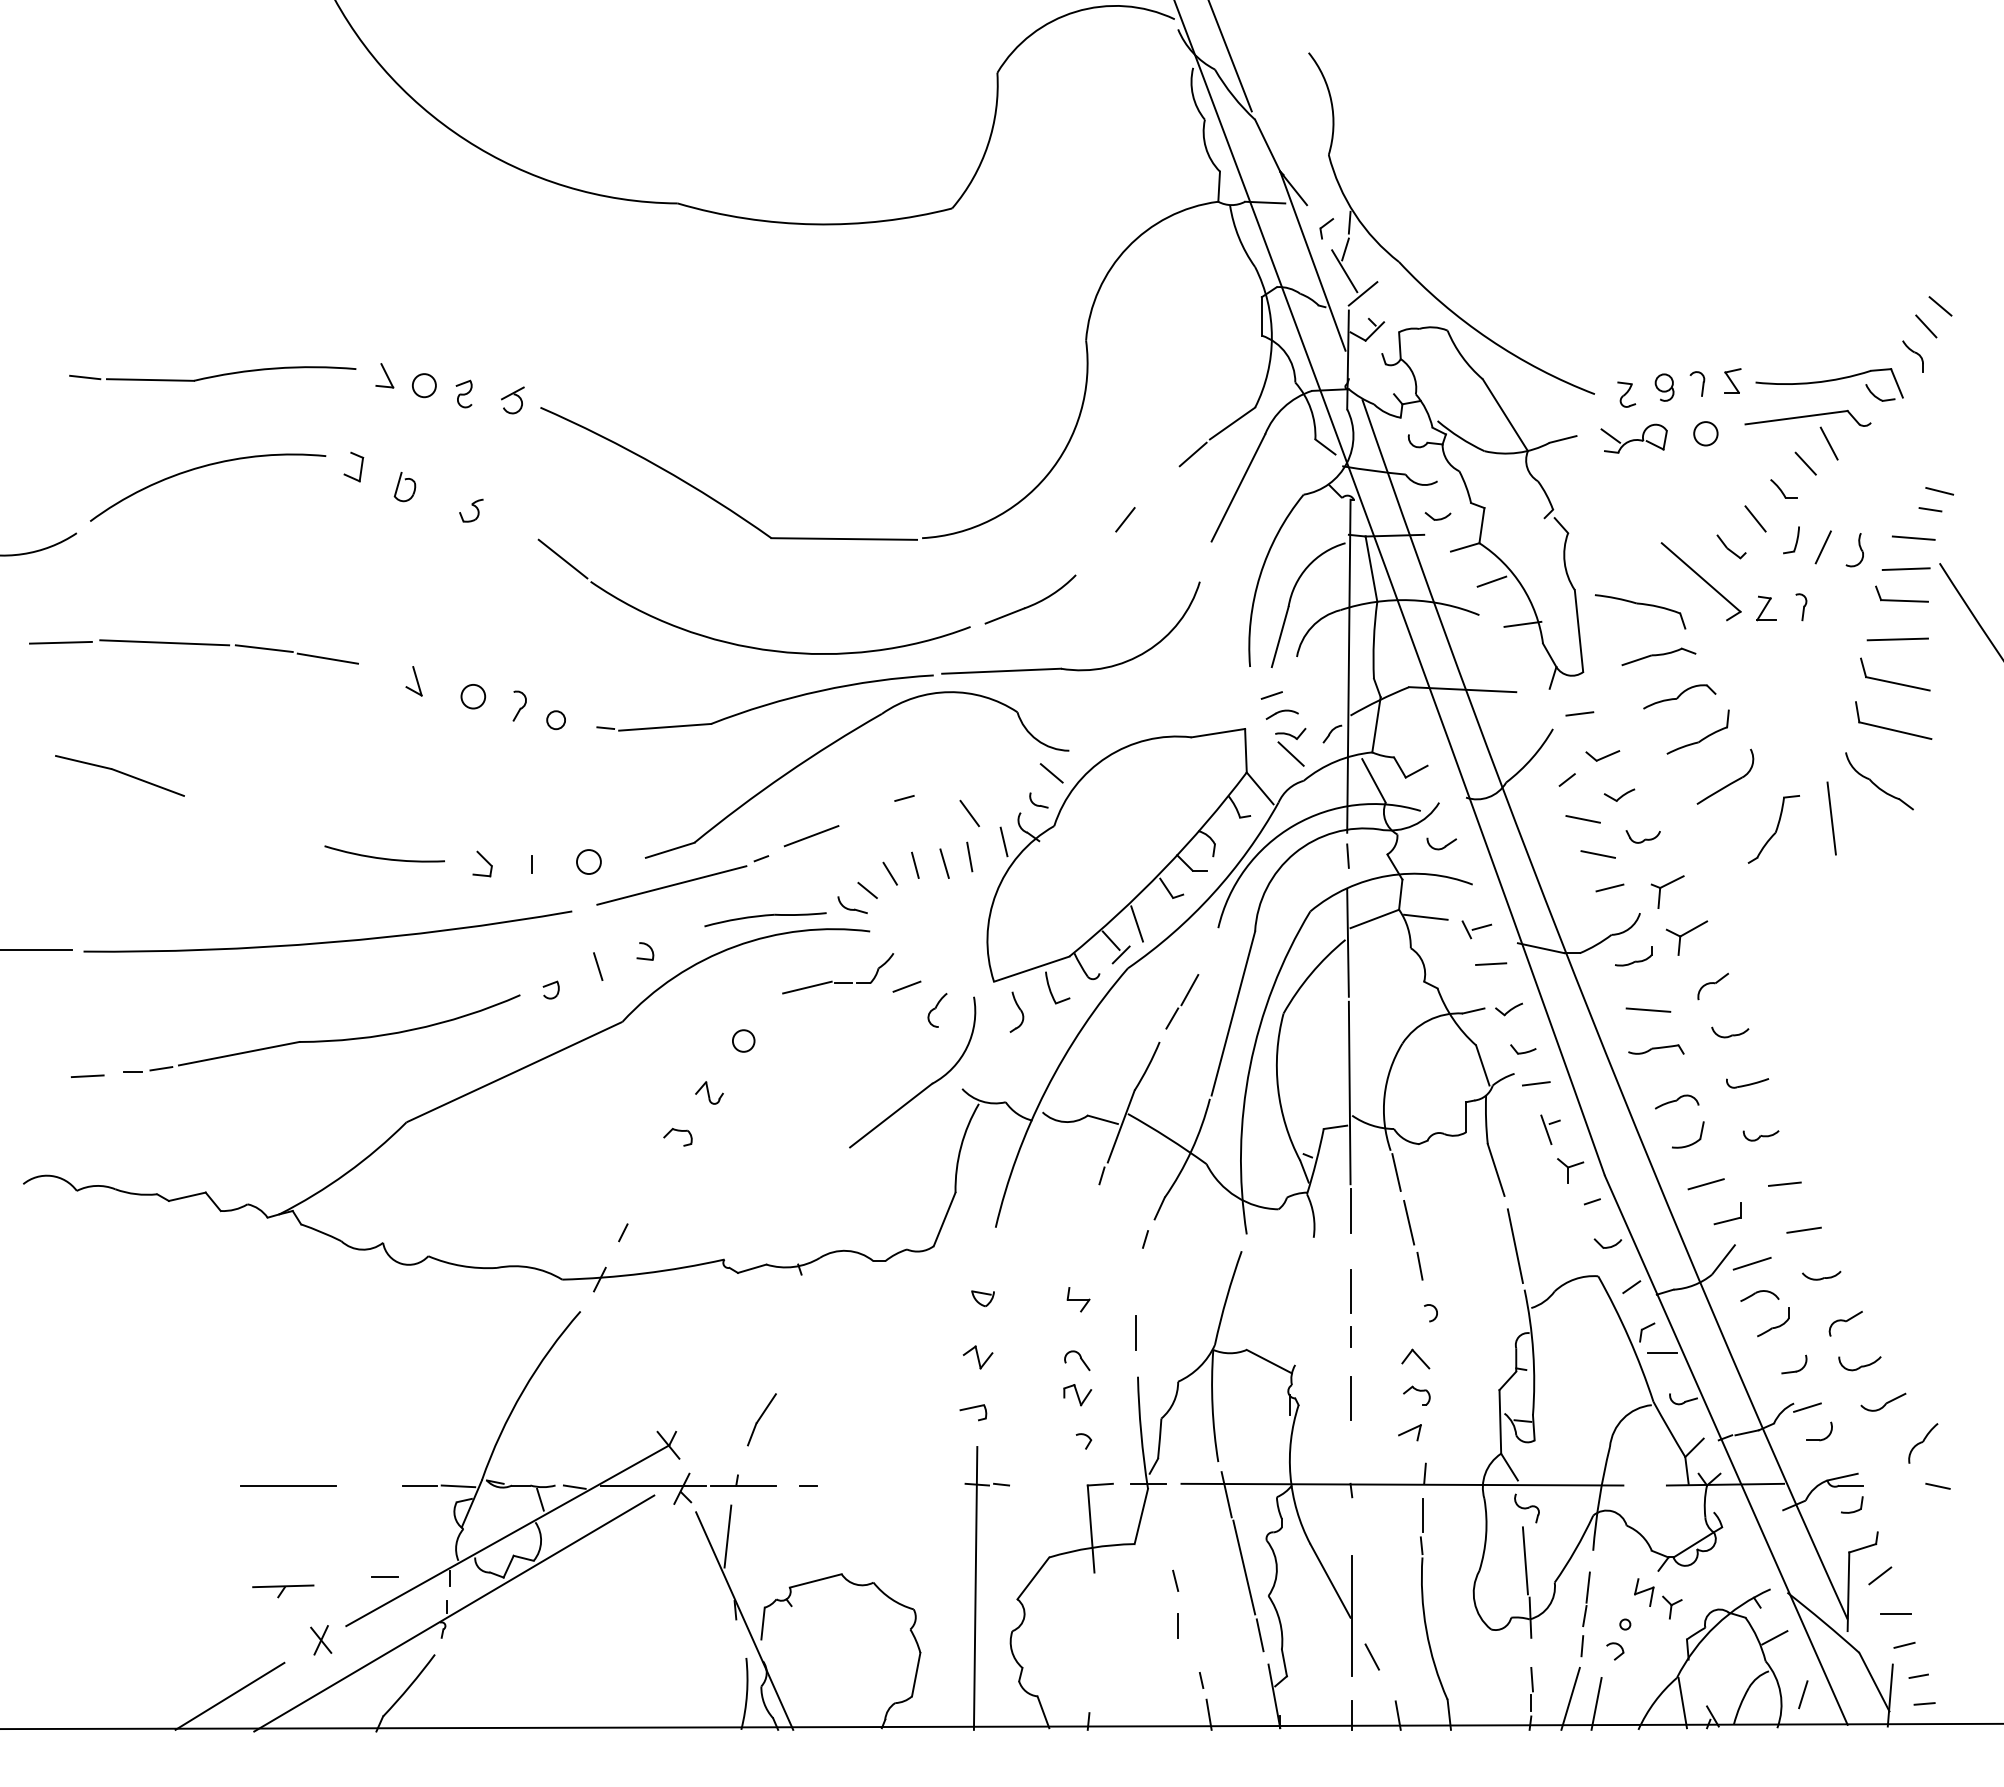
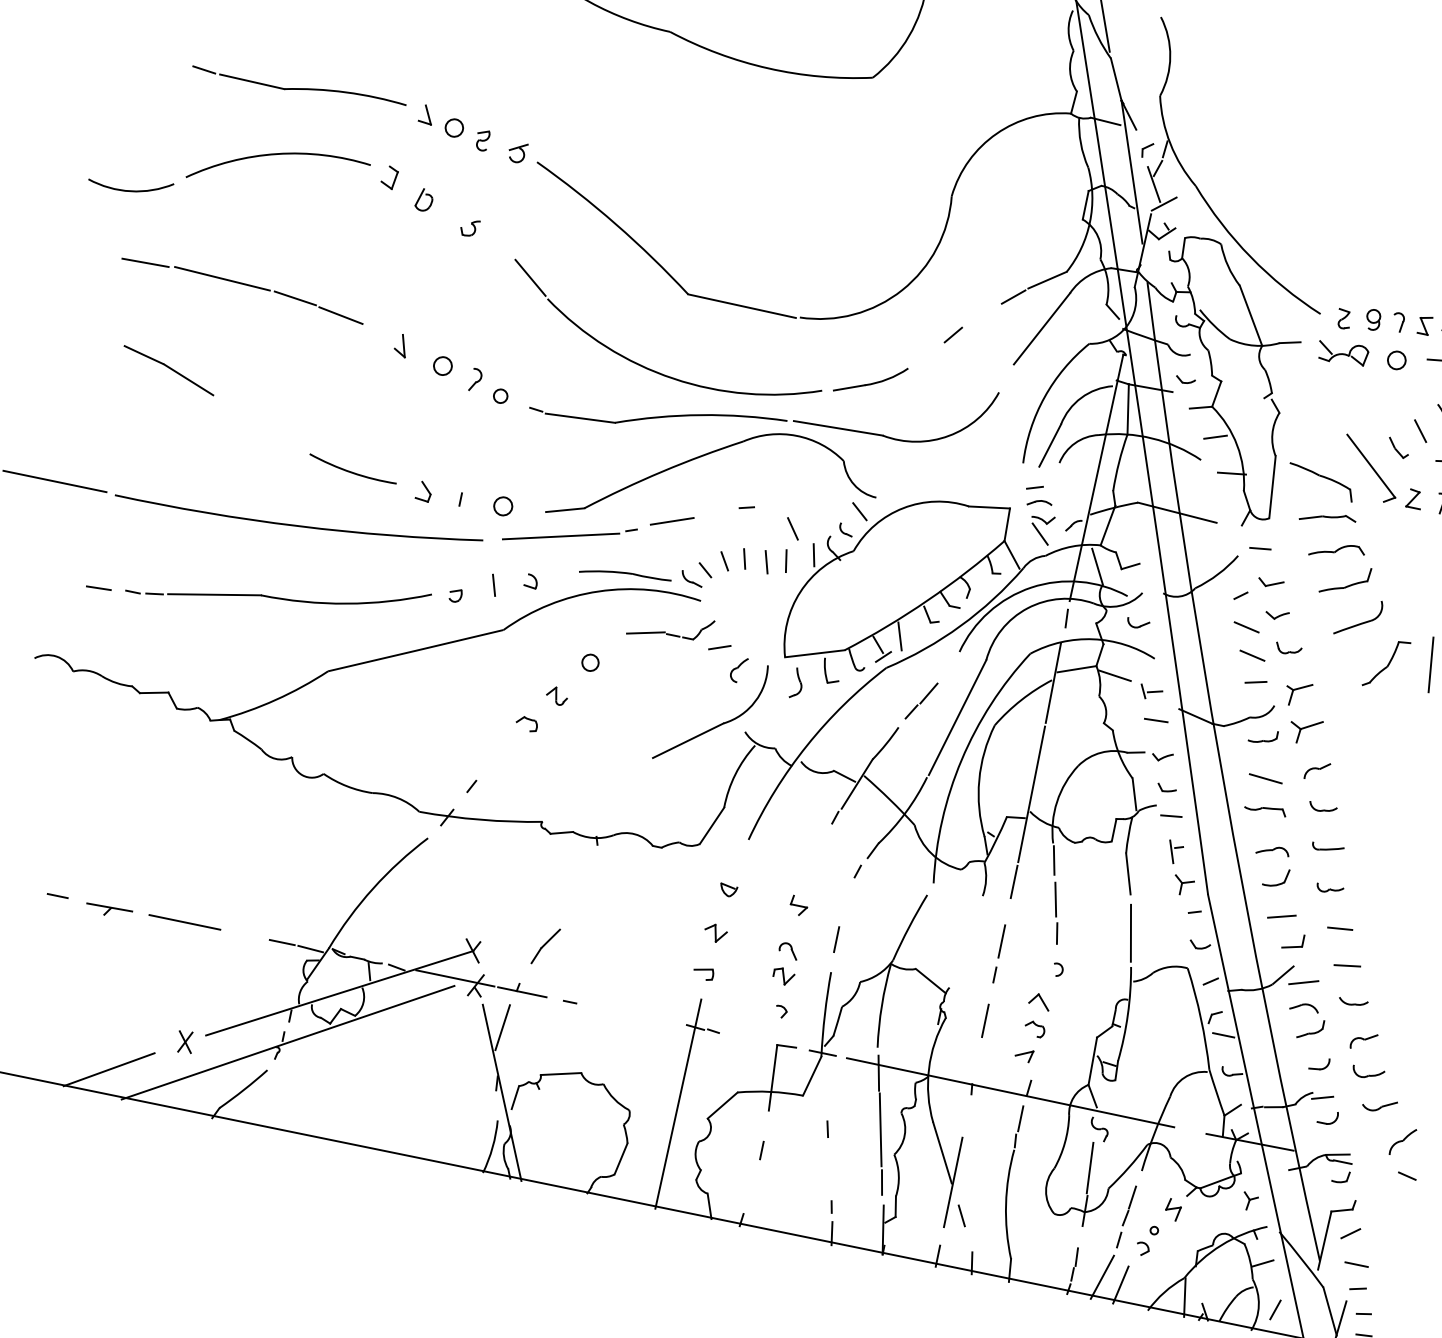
line: (384, 1576) -> (57, 895), moved
part: (283, 1591) -> (109, 911), moved
part: (1672, 1607) -> (1250, 1201), moved
line: (1177, 1625) -> (761, 1150), moved

